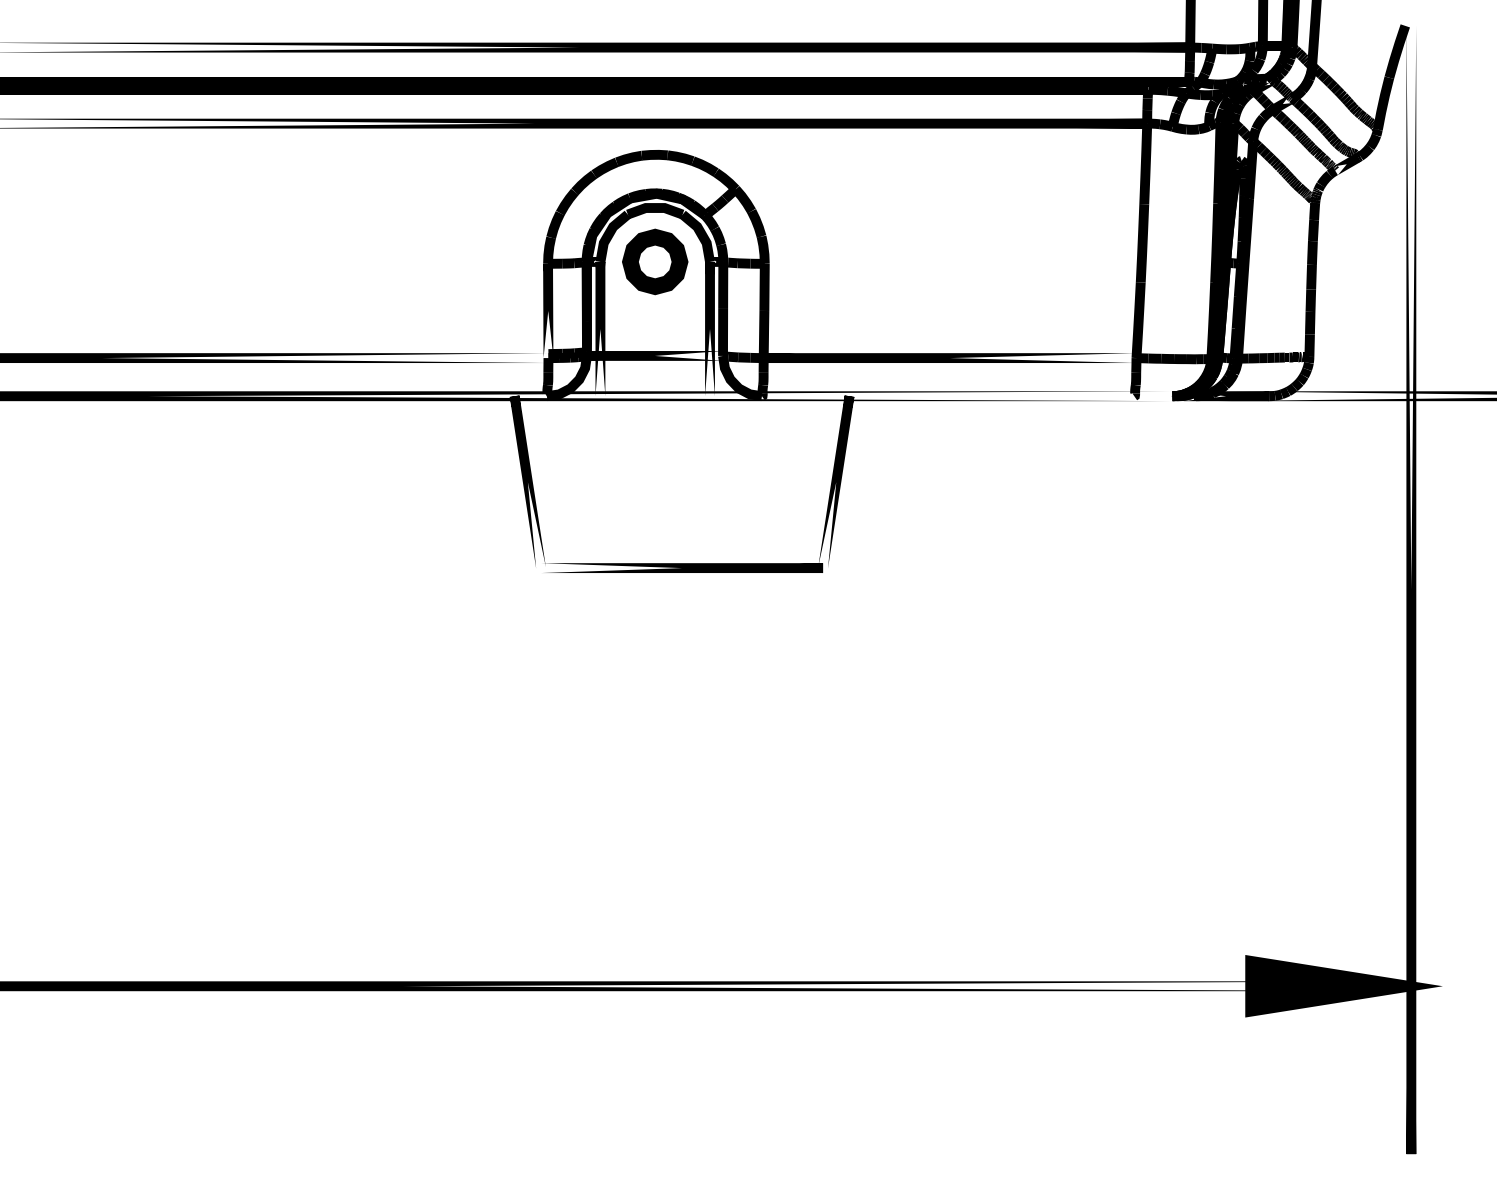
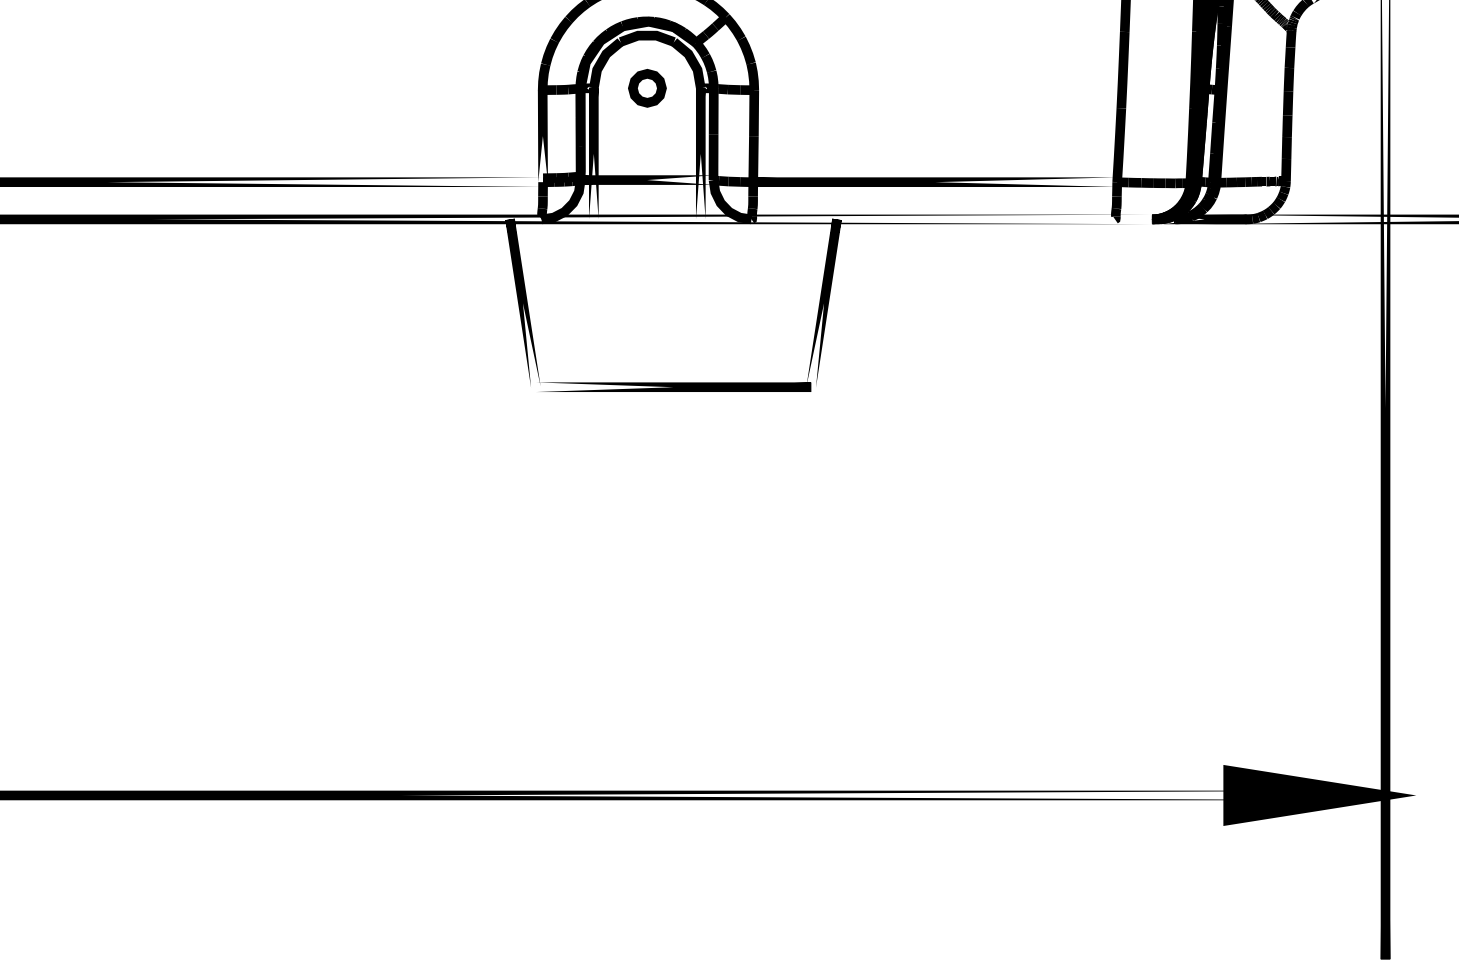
part: (655, 261) -> (647, 87), size x0.6

